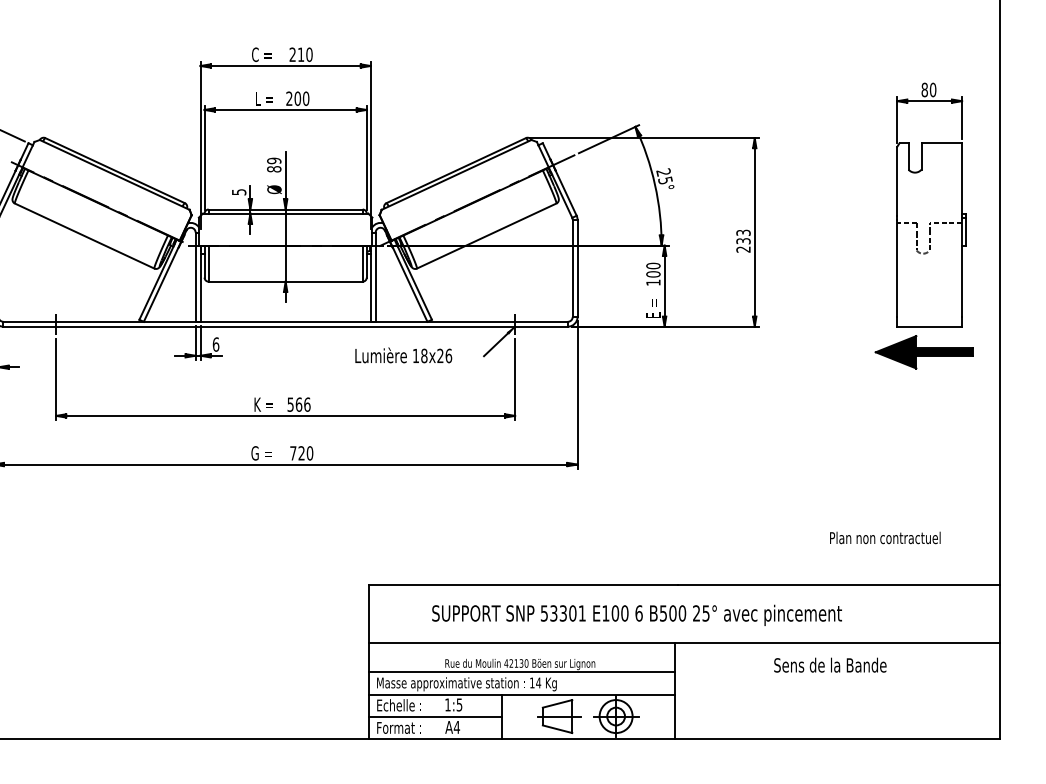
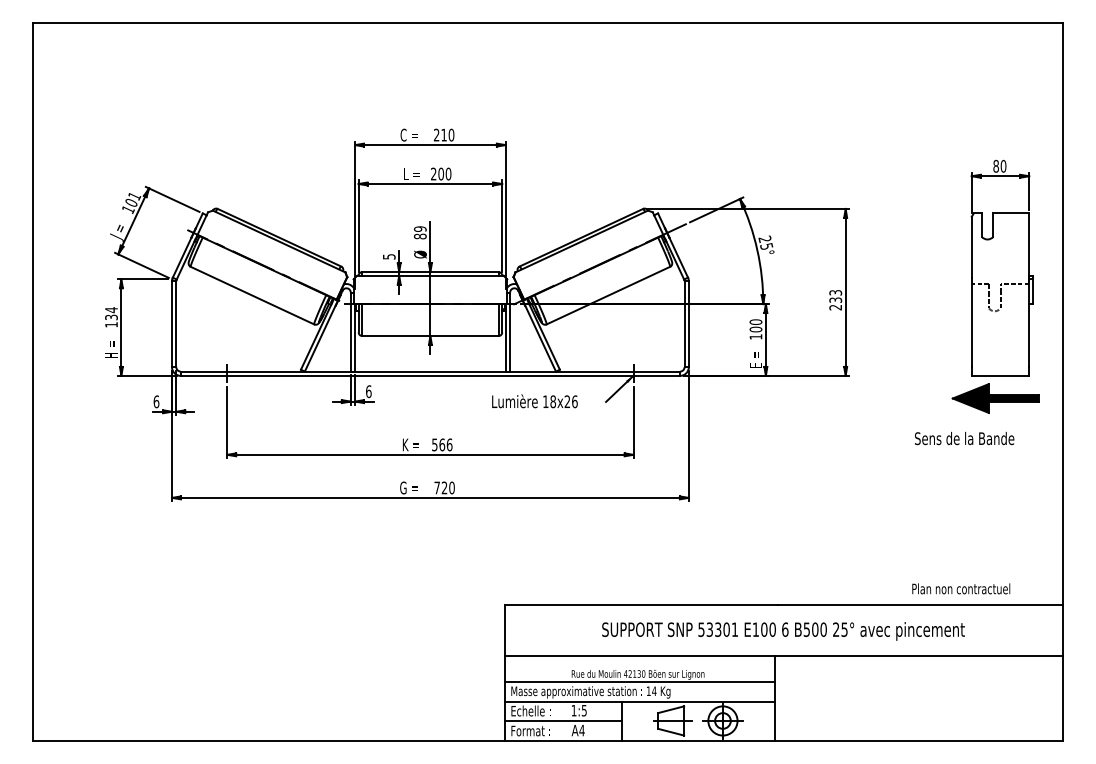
text: (885, 537) -> (961, 588), moved
text: (637, 615) -> (783, 631), moved
text: (830, 665) -> (964, 438), moved

